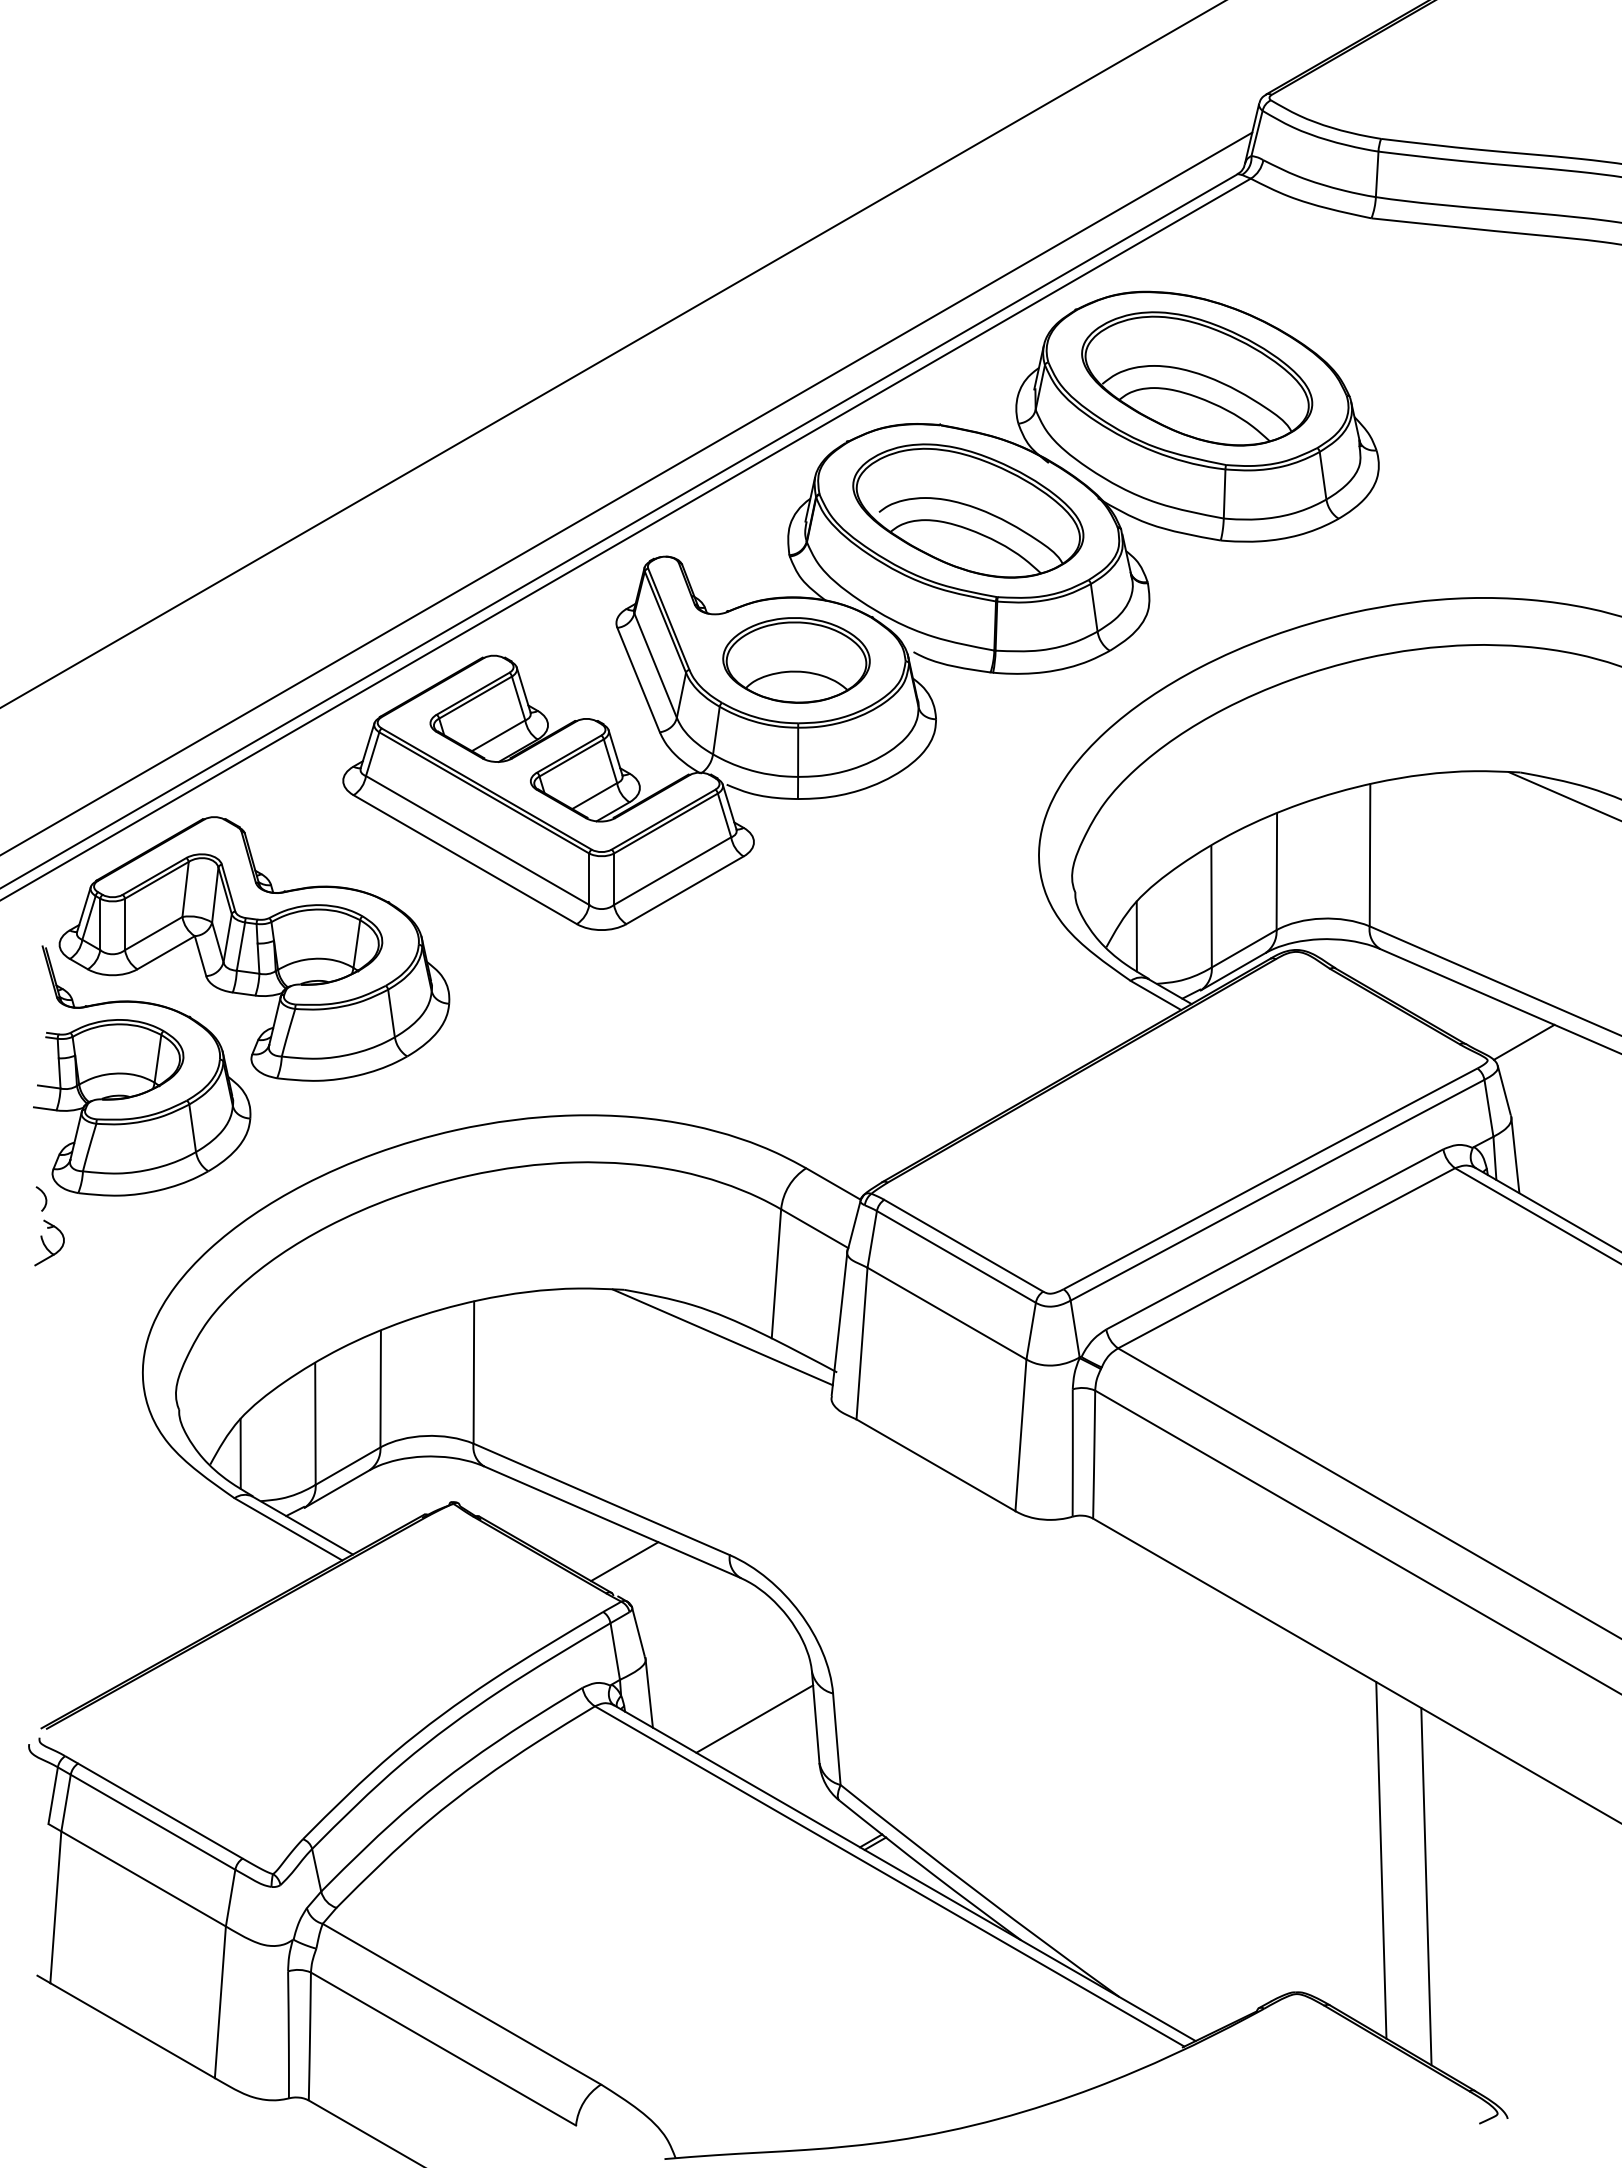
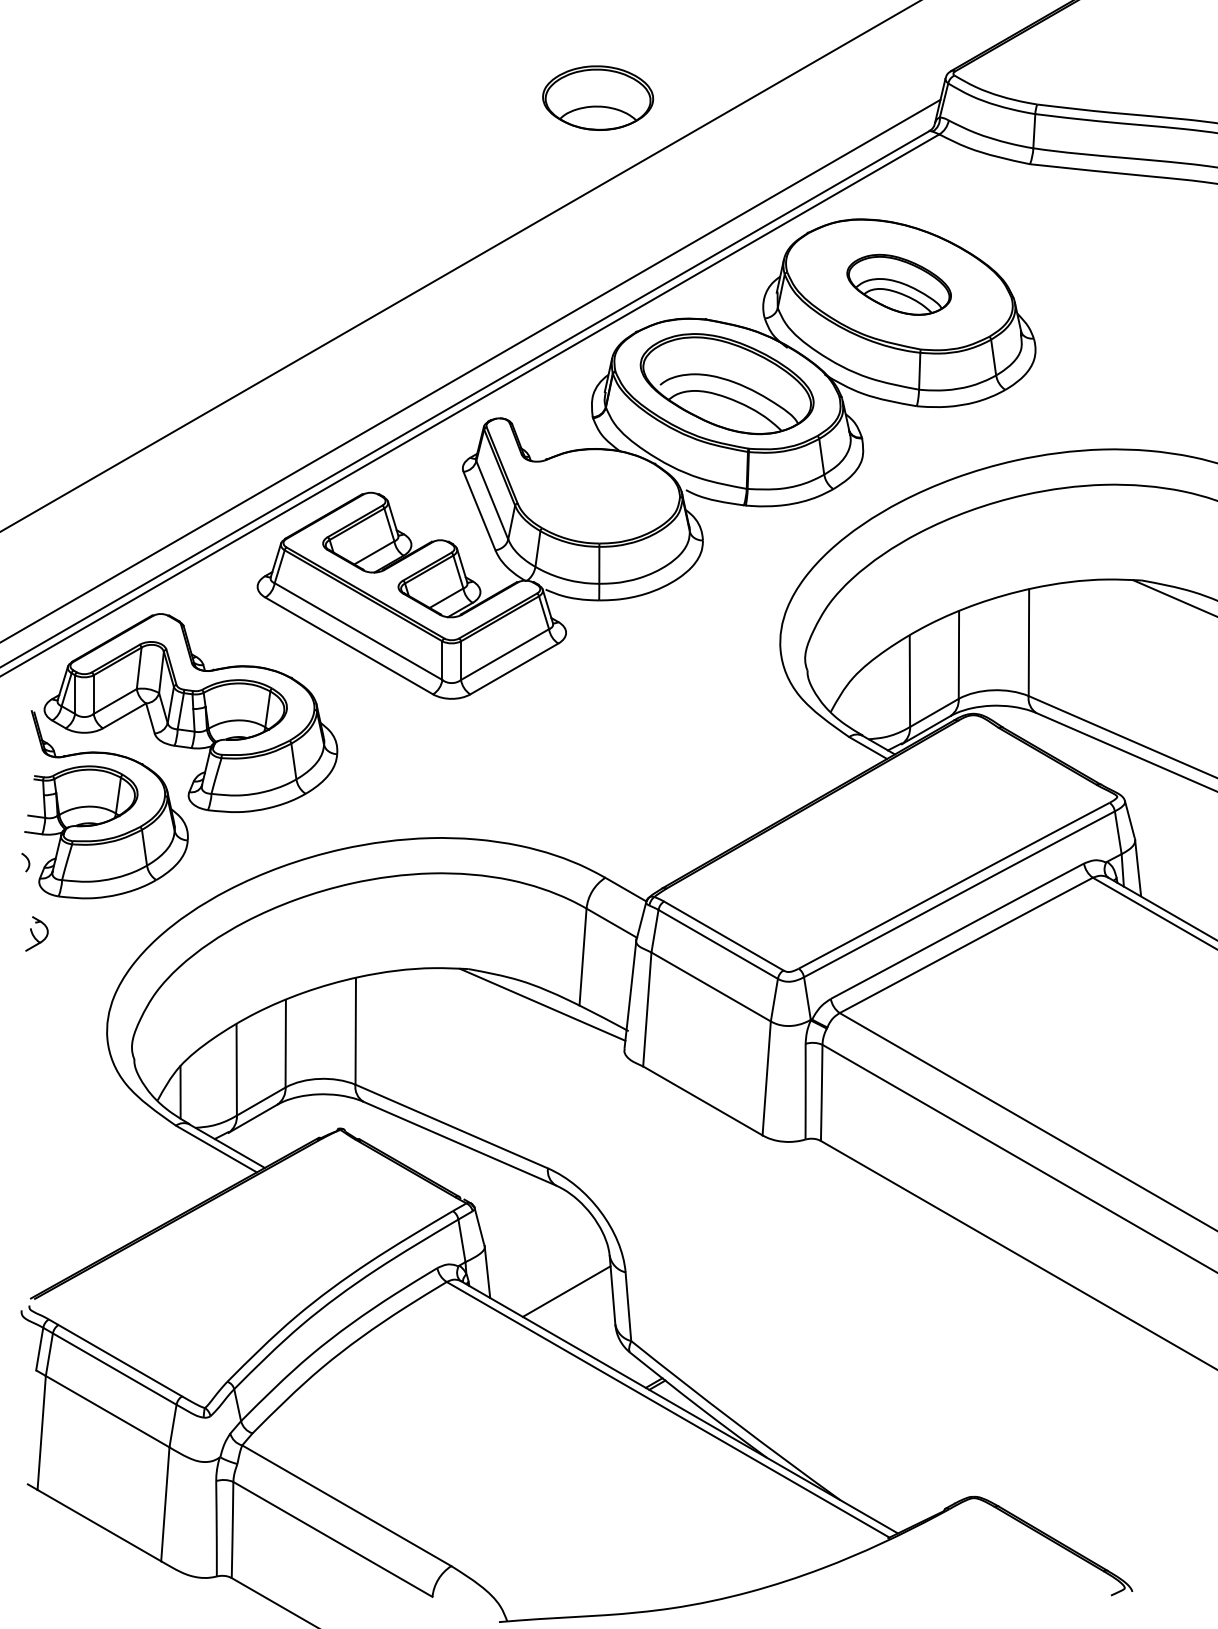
part: (1197, 378) -> (899, 284), size x0.6
part: (796, 660) -> (598, 98), moved
line: (1136, 936) -> (853, 703), removed
line: (1523, 1041) -> (1144, 782), removed
curve: (44, 1197) -> (27, 861), moved
line: (624, 1561) -> (468, 1173), removed
line: (1381, 1860) -> (1037, 1397), removed
line: (1426, 1886) -> (1071, 1417), removed

